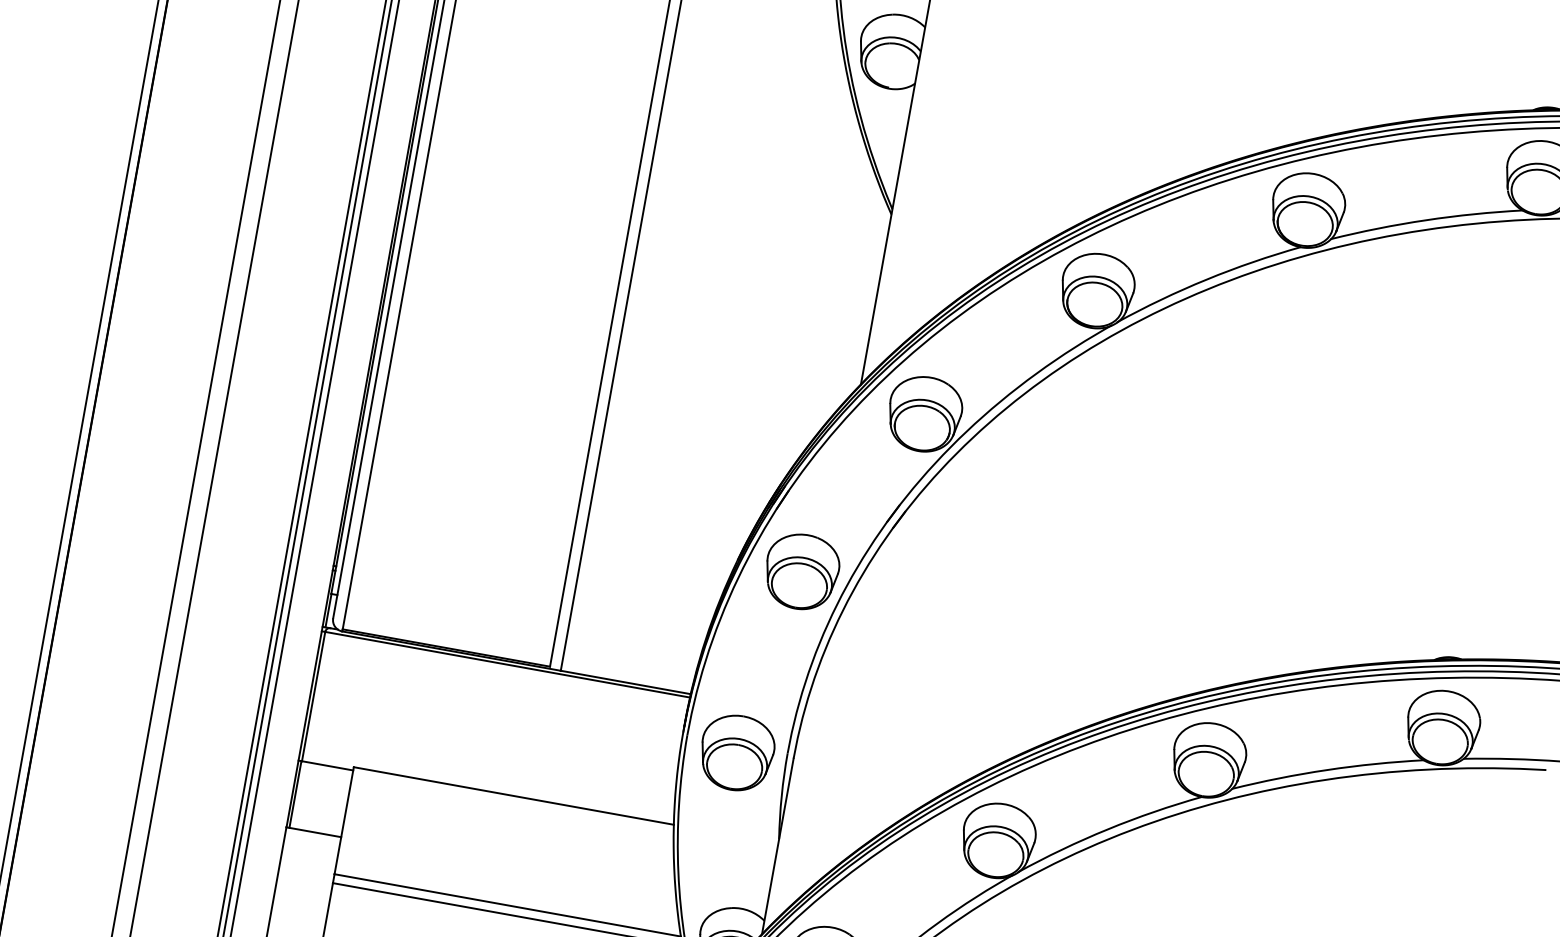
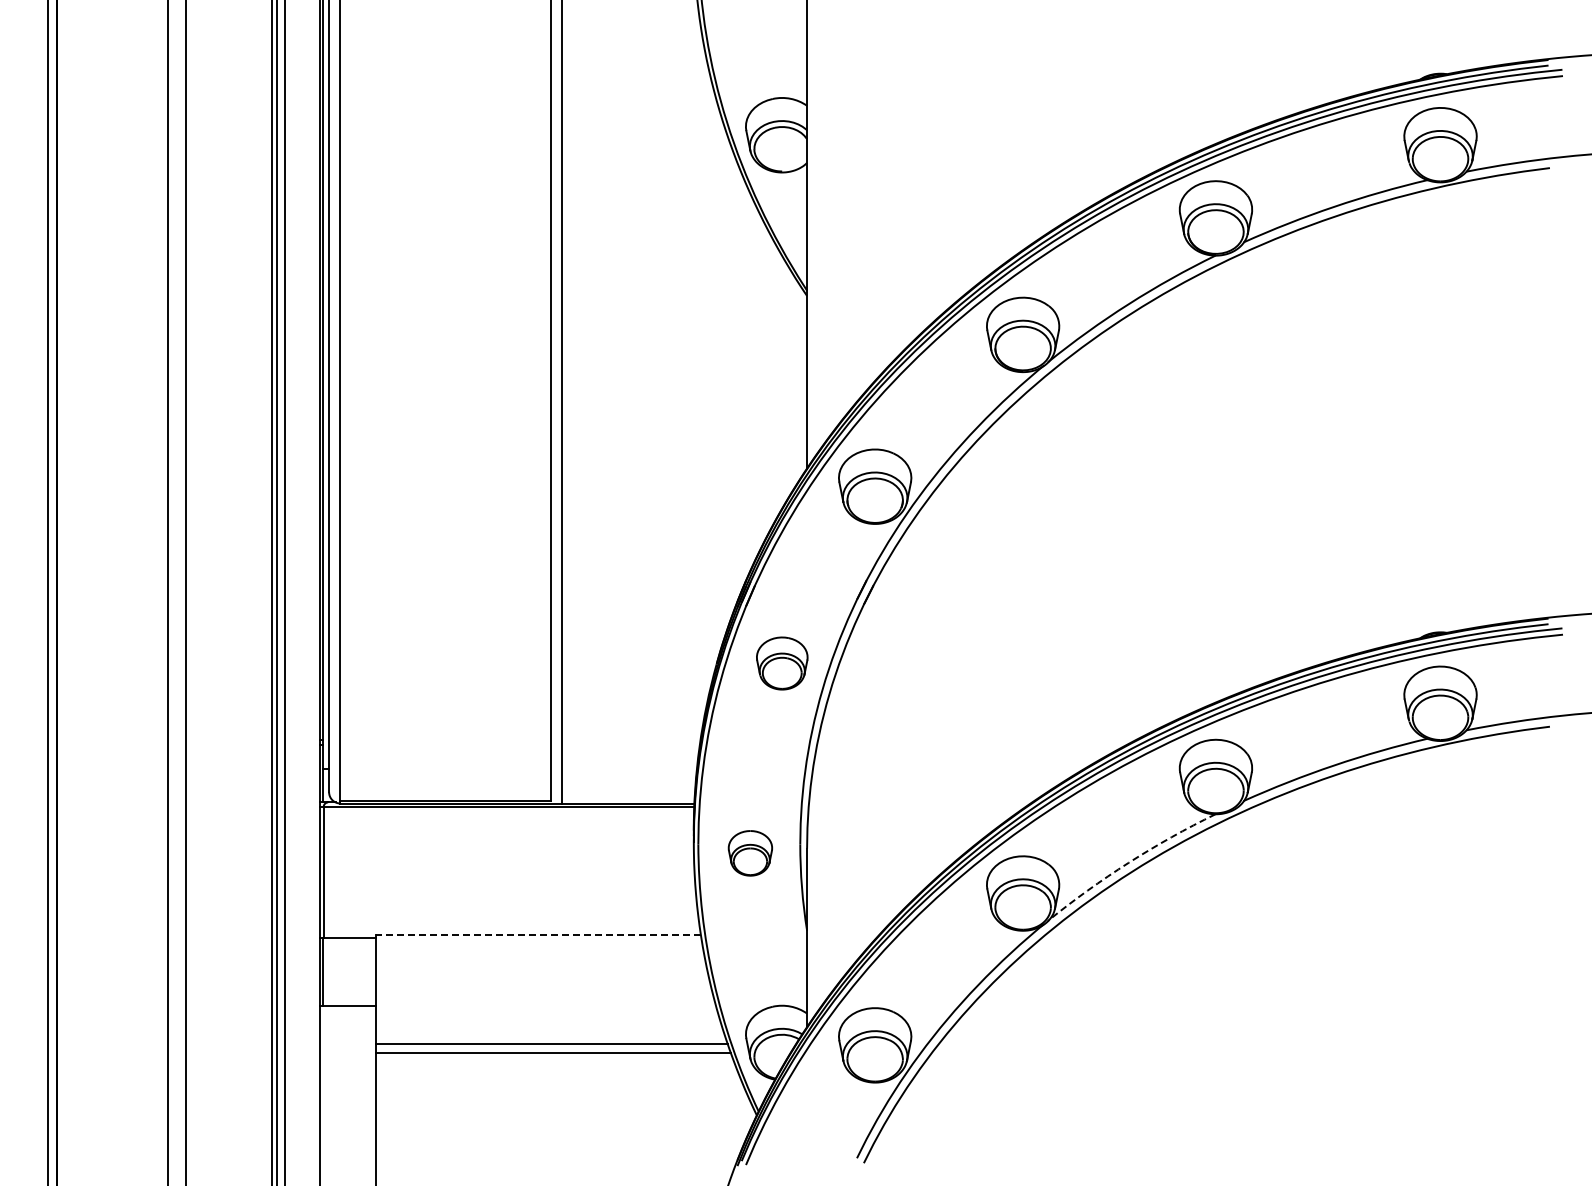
part: (802, 571) -> (782, 663), size x0.7
part: (737, 753) -> (750, 853), size x0.6
line: (513, 796) -> (538, 935), solid -> dashed
arc: (1107, 829) -> (1128, 862), solid -> dashed

